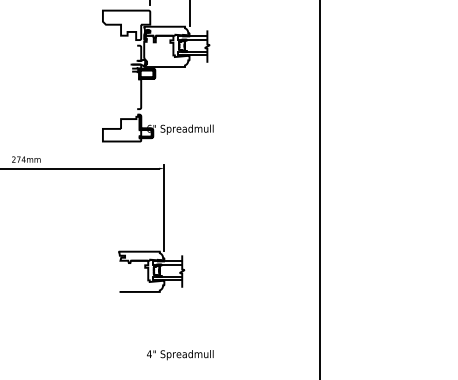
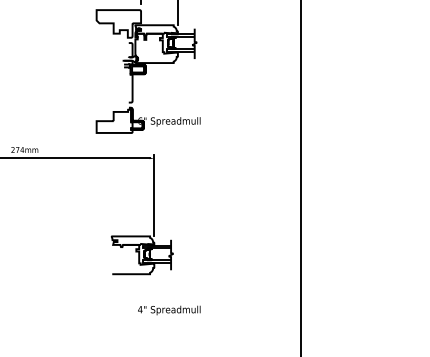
text: (180, 355) -> (169, 310), moved

